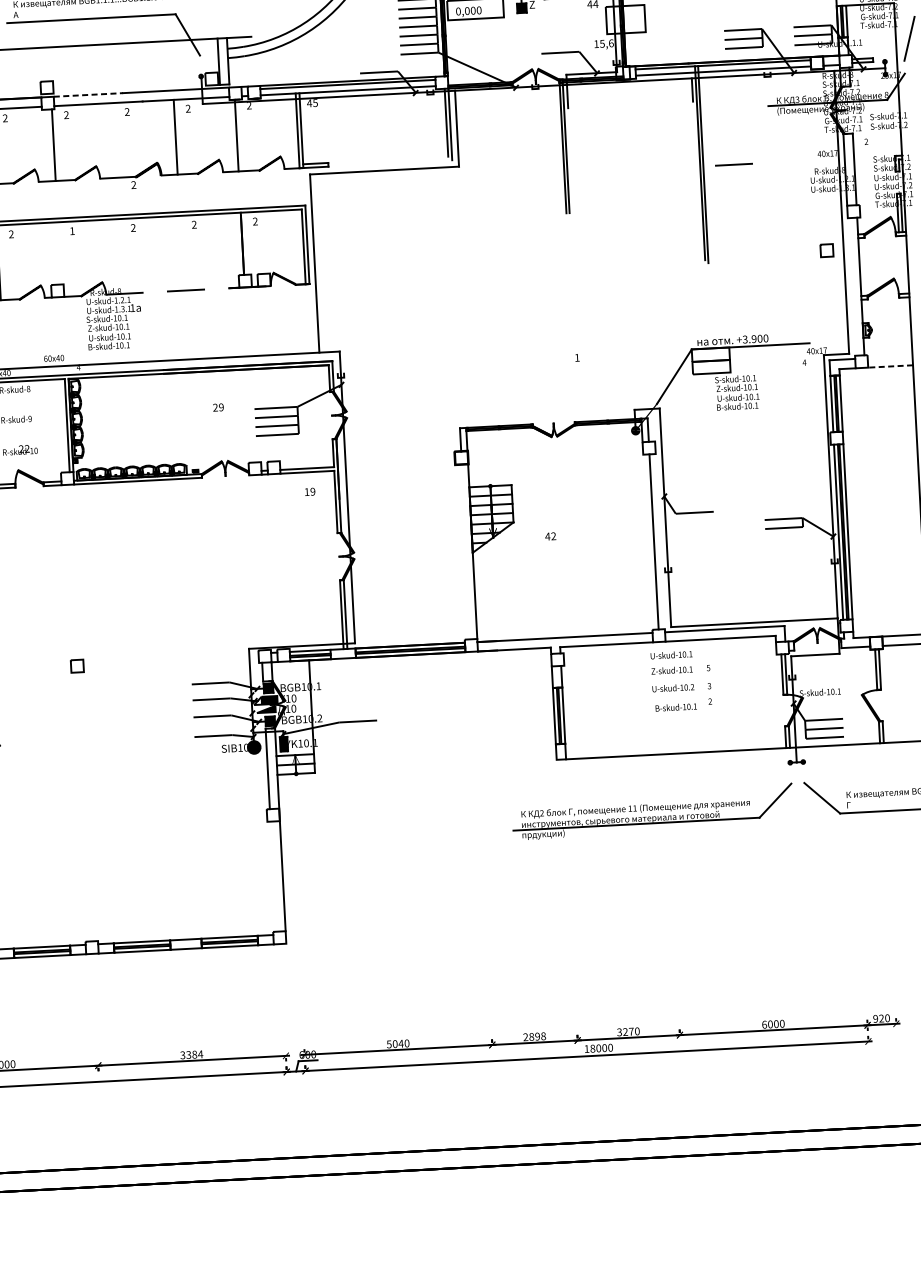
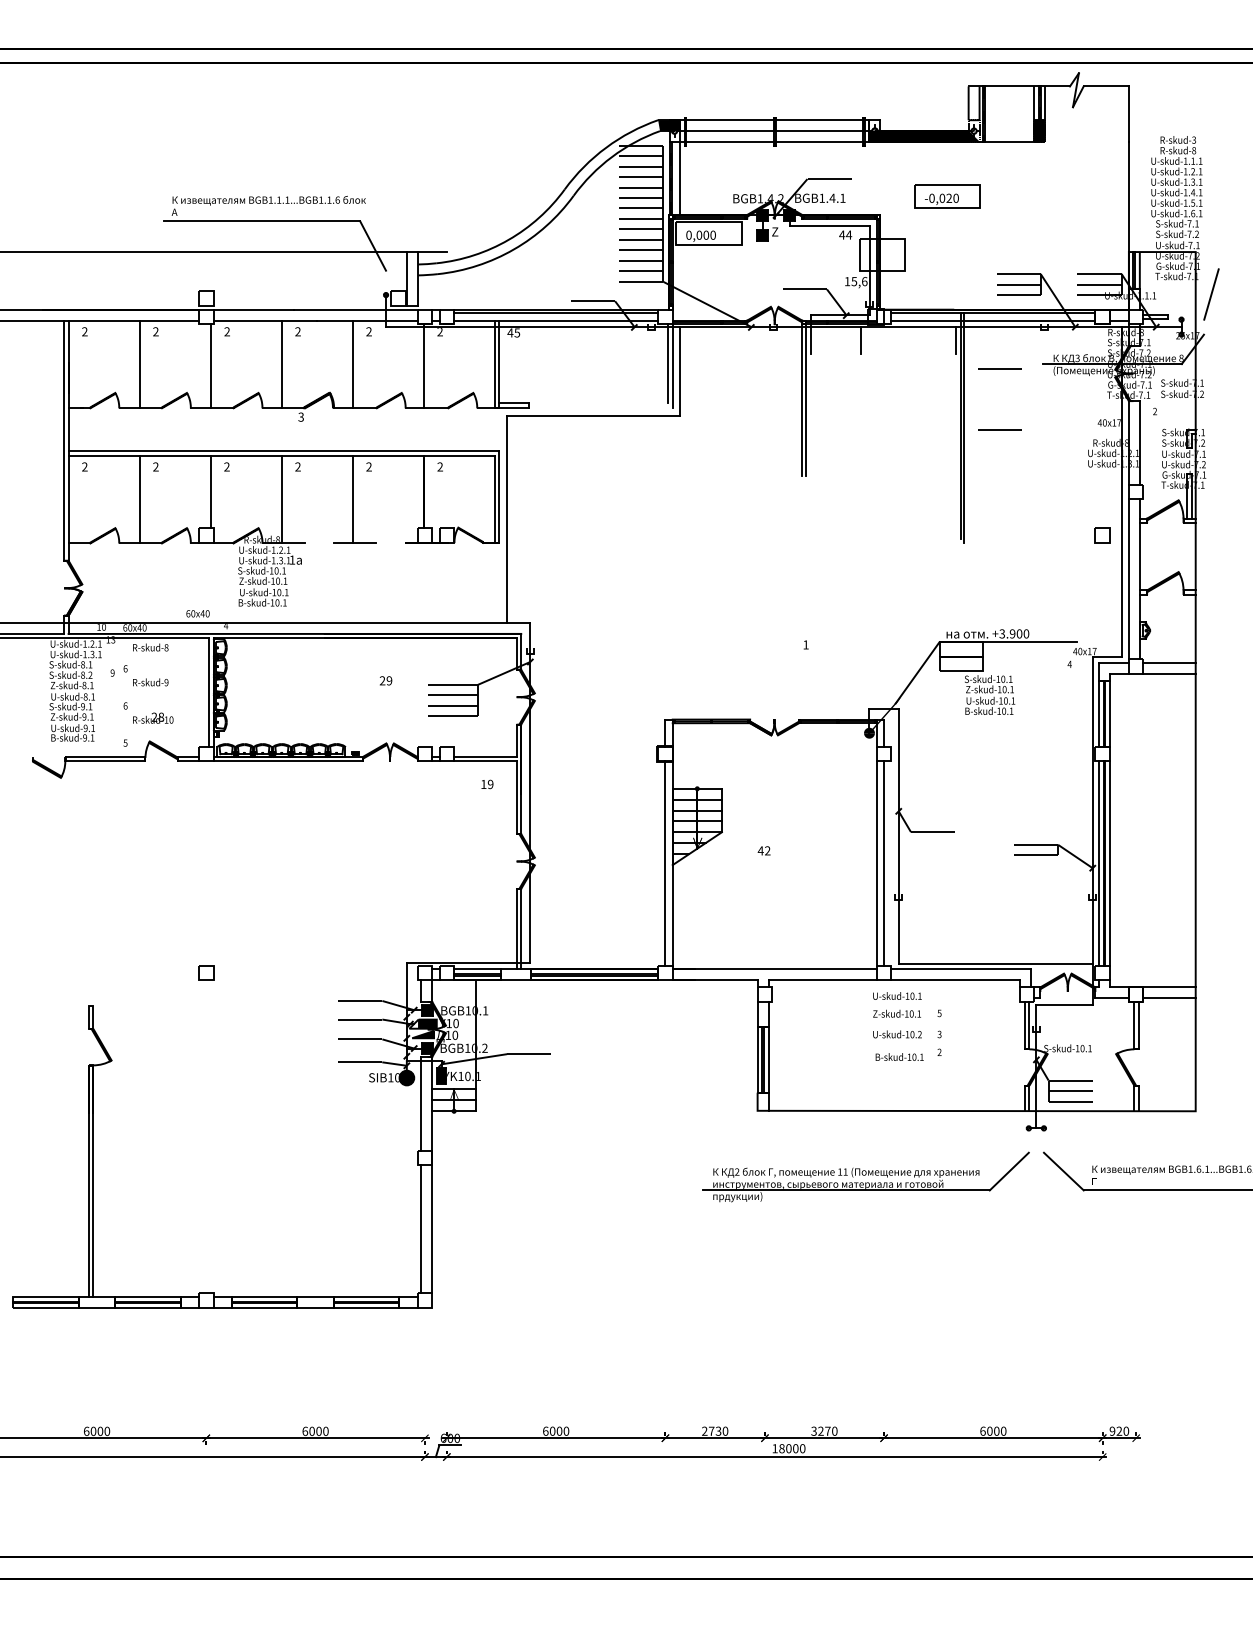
line: (88, 94) -> (254, 309), dashed -> solid
line: (611, 94) -> (861, 340), added
line: (730, 111) -> (999, 368), added
line: (114, 139) -> (281, 363), added
text: (133, 185) -> (300, 417), 2 -> 3
text: (71, 230) -> (226, 466), 1 -> 2
line: (59, 252) -> (210, 491), added
line: (181, 252) -> (352, 498), added
line: (120, 255) -> (281, 498), added
line: (851, 287) -> (1128, 579), added
line: (890, 357) -> (1169, 663), added
line: (890, 366) -> (1169, 674), dashed -> solid
text: (27, 448) -> (161, 716), 22 -> 28
line: (647, 542) -> (876, 863), added
line: (466, 551) -> (665, 863), added
line: (273, 876) -> (421, 1229), added
text: (537, 1035) -> (718, 1430), 2898 -> 2730
text: (395, 1043) -> (552, 1430), 5040 -> 6000
text: (191, 1054) -> (315, 1430), 3384 -> 6000

